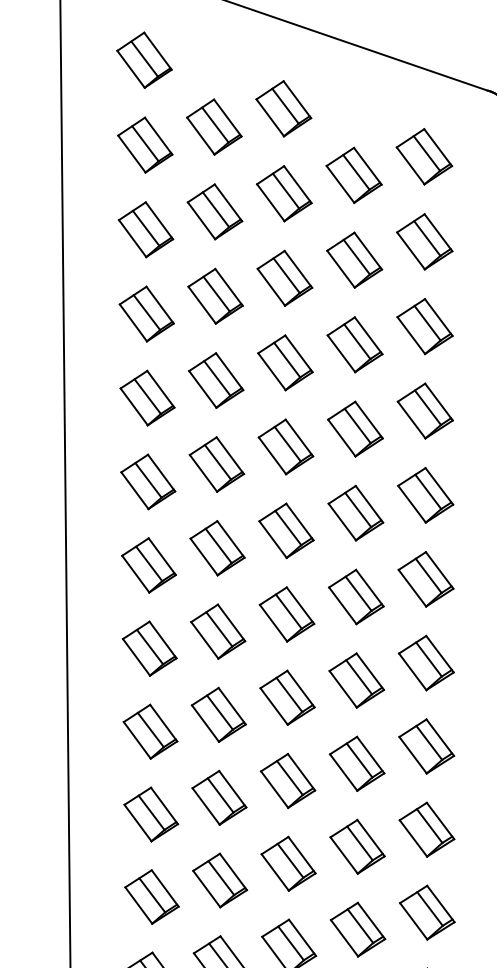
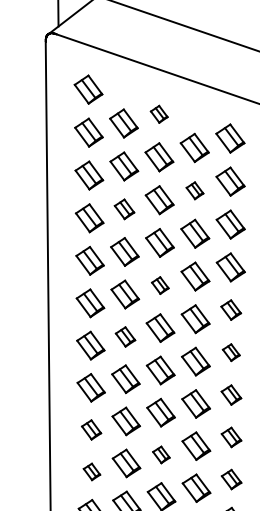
part: (284, 109) -> (159, 114), size x0.6
part: (353, 259) -> (194, 190), size x0.6
part: (215, 296) -> (124, 209), size x0.7
part: (286, 446) -> (160, 285), size x0.6
part: (426, 494) -> (231, 309), size x0.7
part: (217, 547) -> (125, 336), size x0.7
part: (426, 578) -> (231, 352), size x0.6
part: (426, 661) -> (231, 394), size x0.7
part: (150, 730) -> (91, 429), size x0.7
part: (426, 746) -> (231, 437), size x0.7
part: (288, 780) -> (161, 454), size x0.6
part: (150, 813) -> (91, 471), size x0.6
part: (426, 829) -> (231, 479), size x0.7

